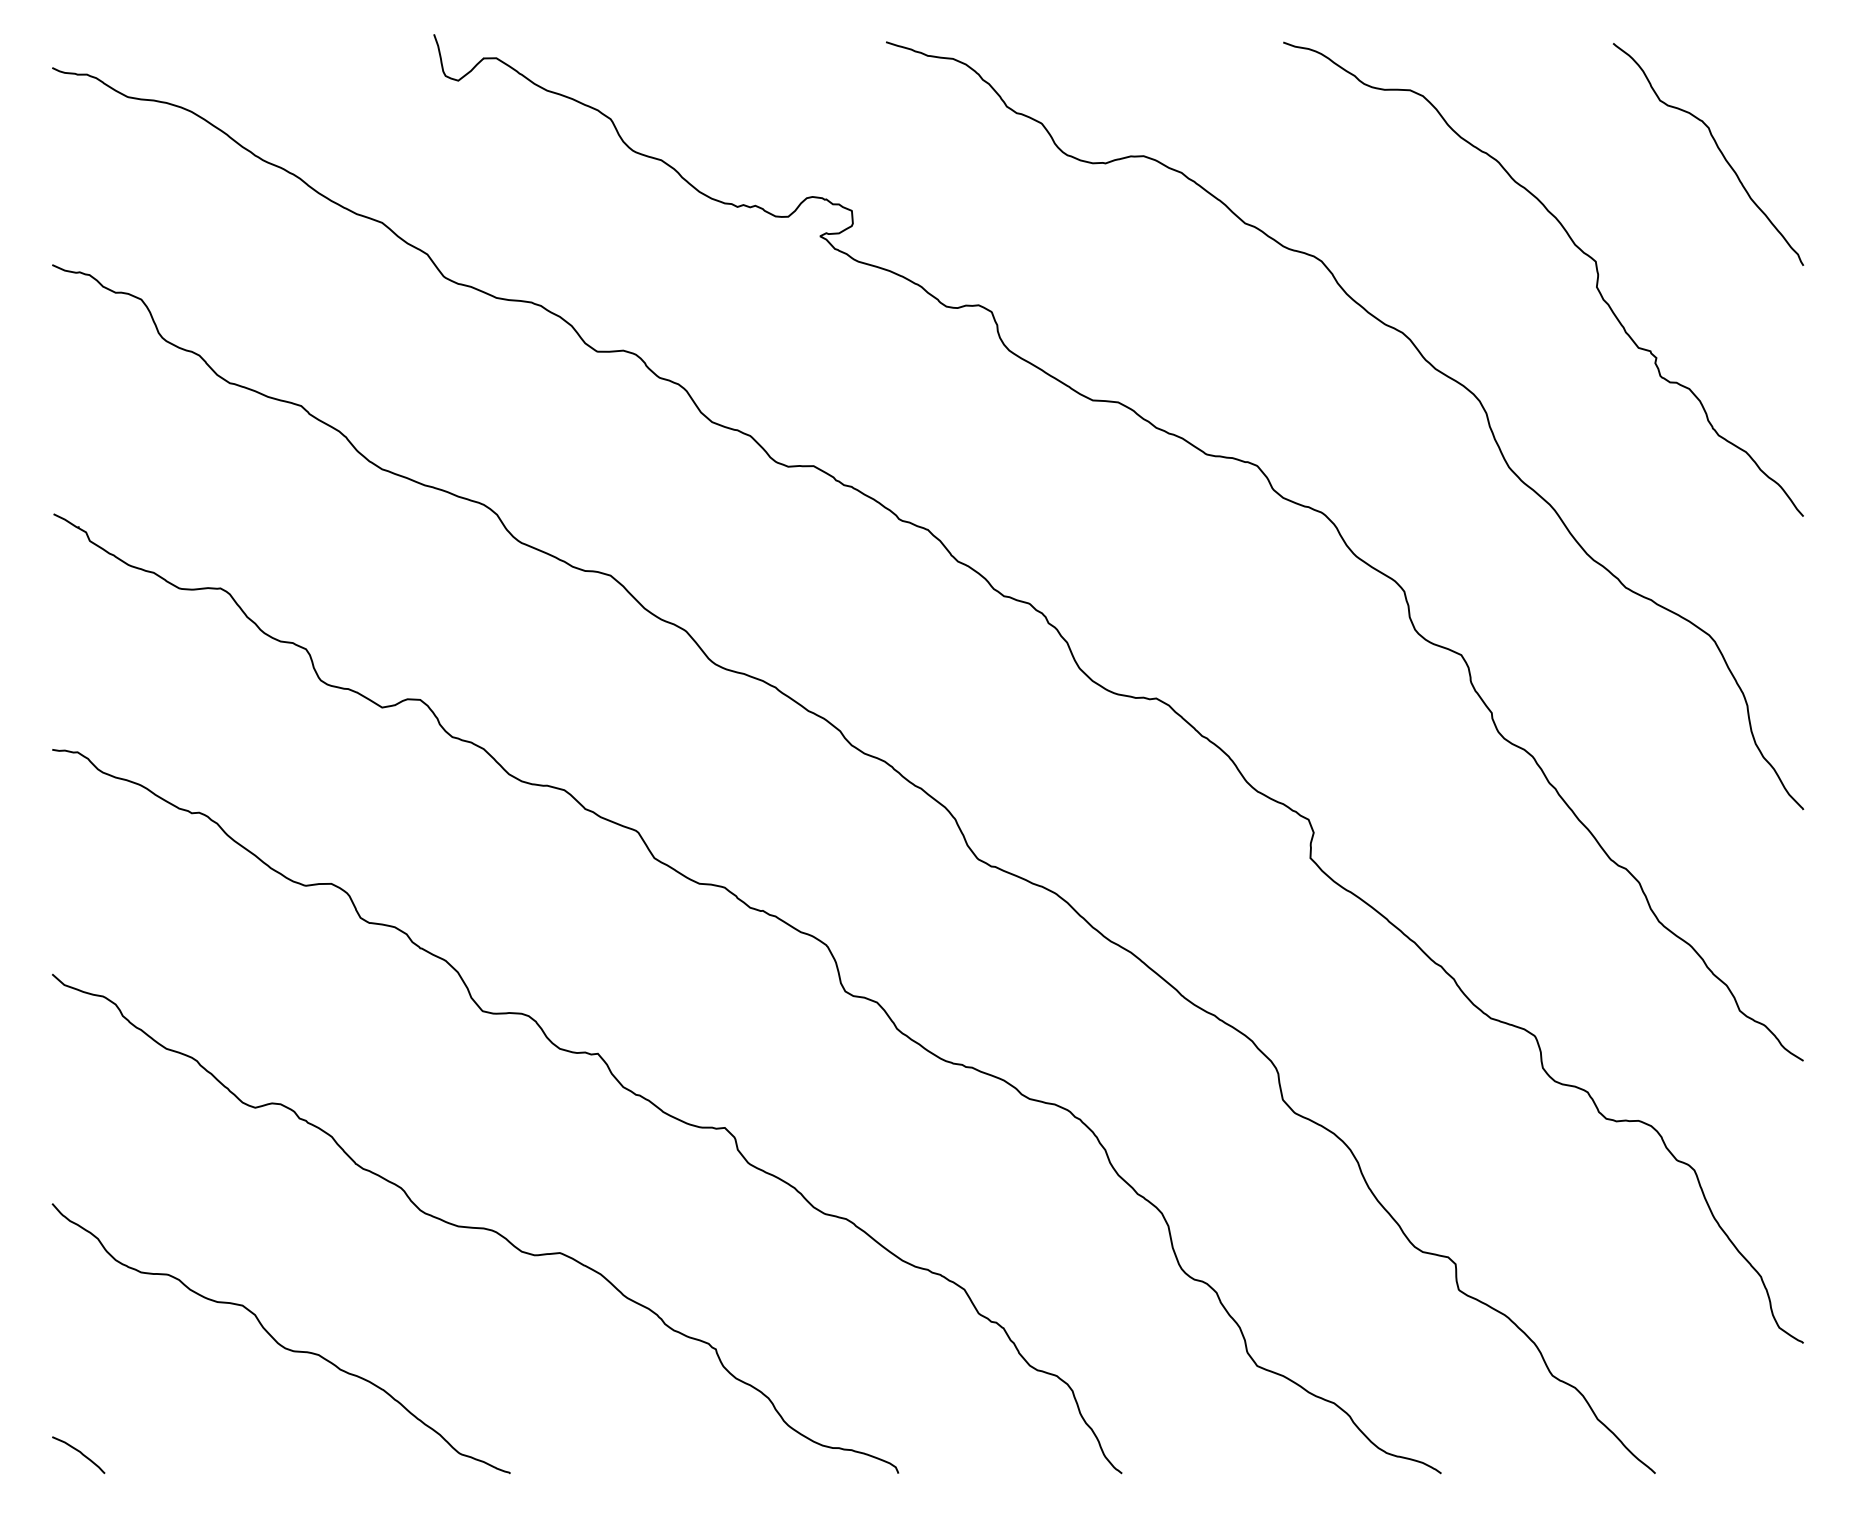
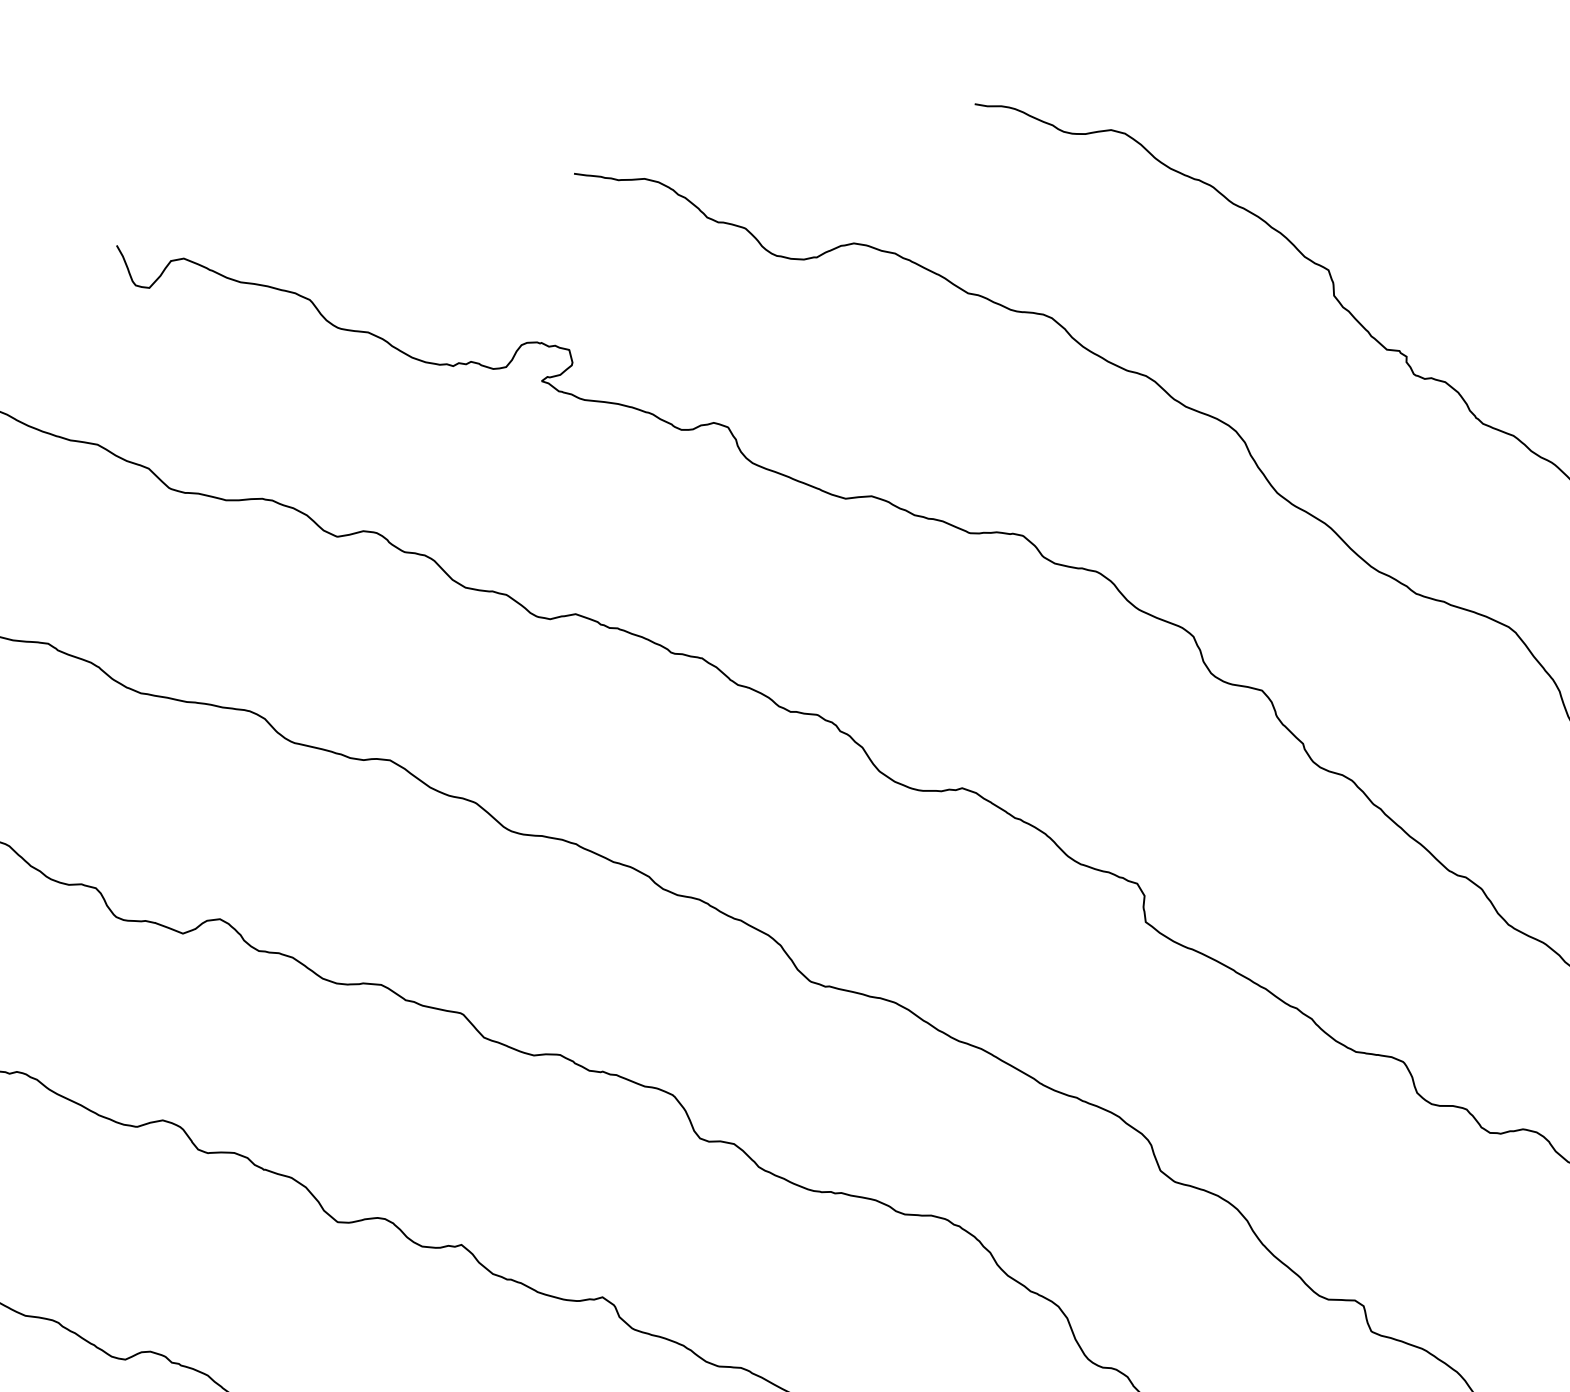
curve: (1717, 148) -> (1431, 134), removed

